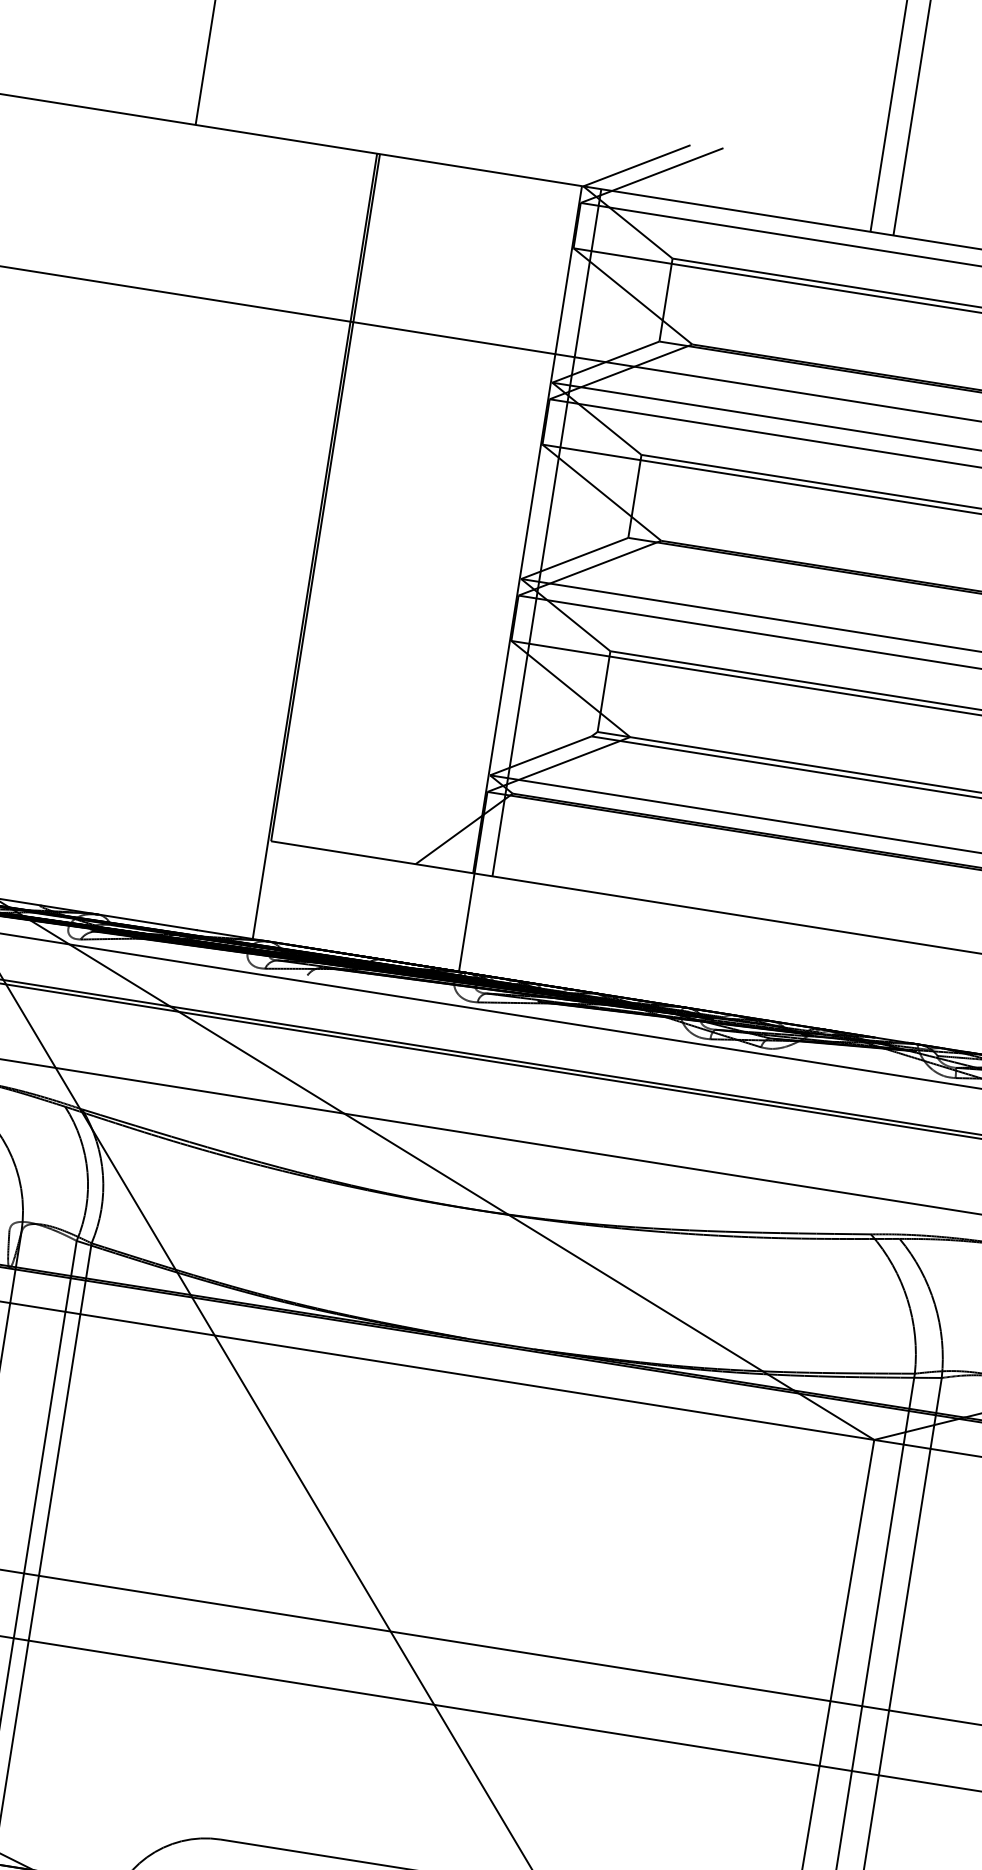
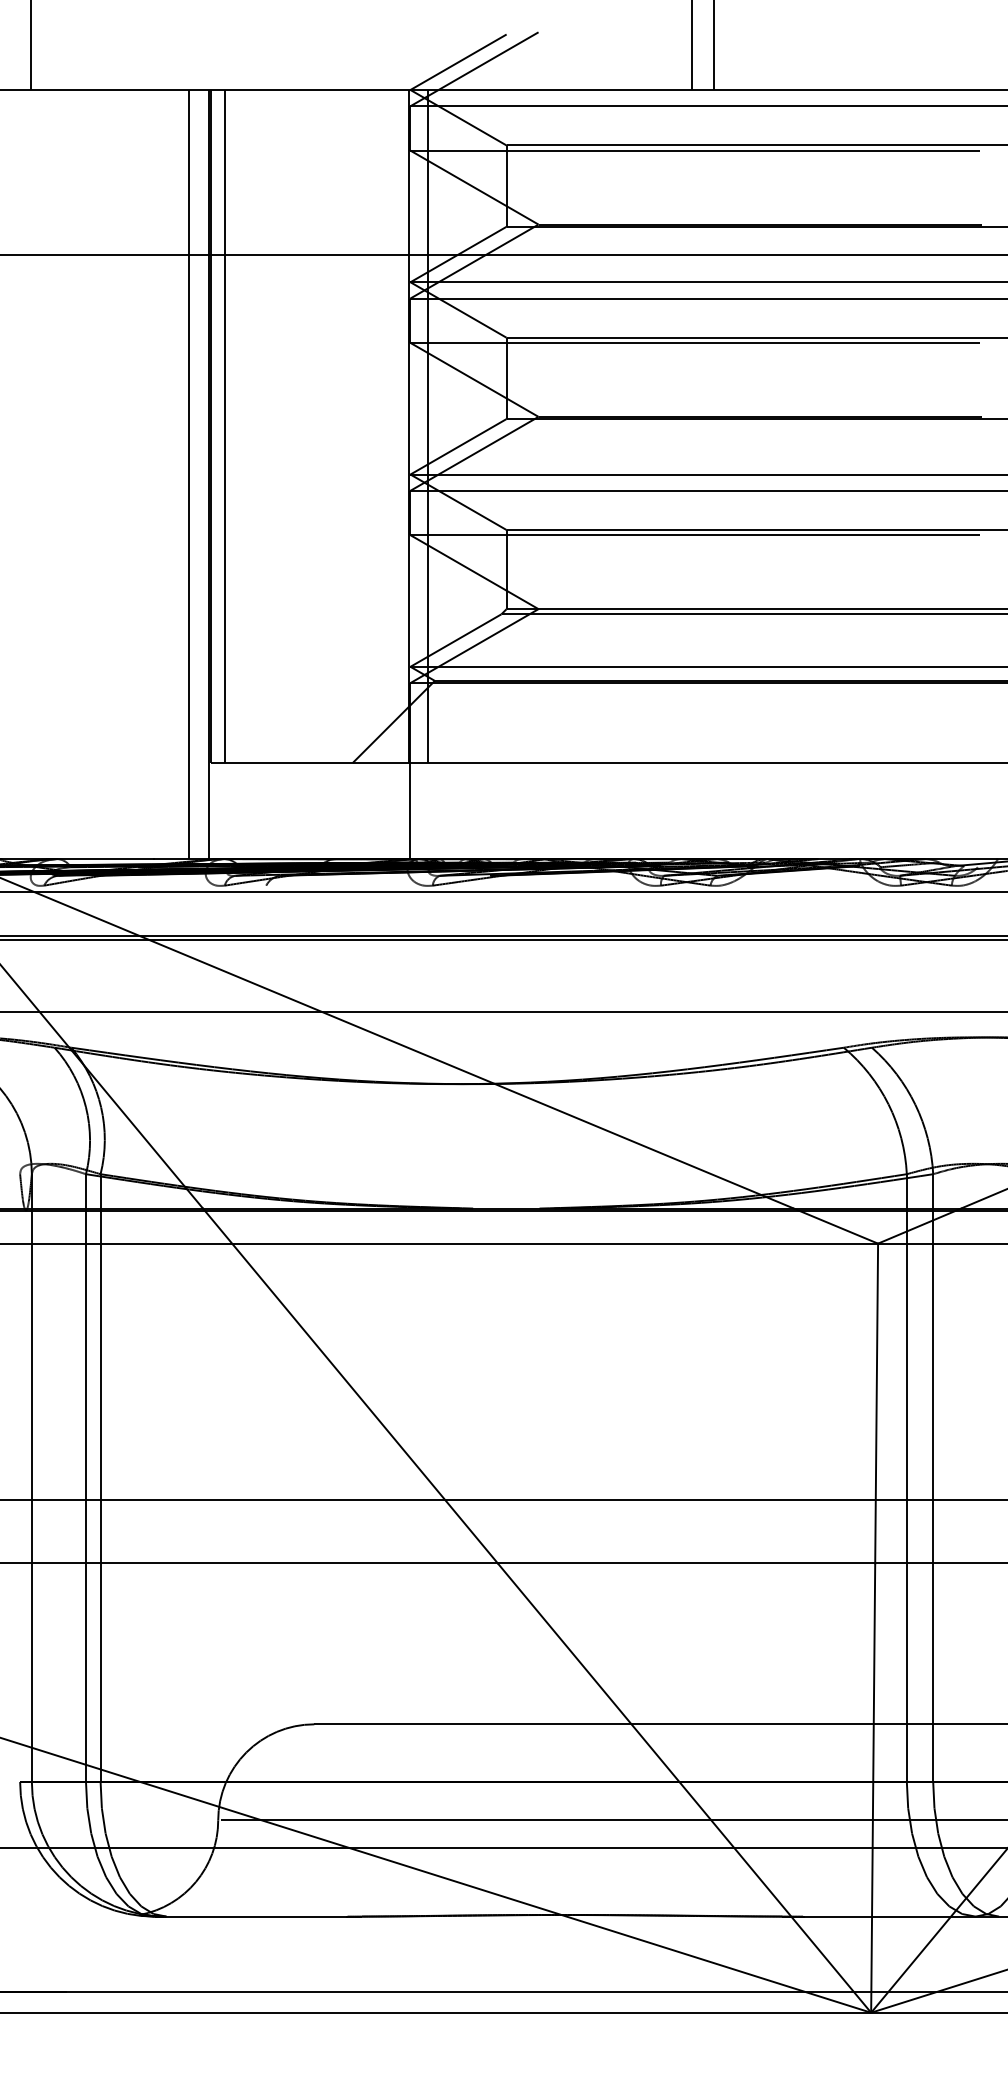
line: (340, 500) -> (225, 426), added
line: (295, 543) -> (189, 474), added

